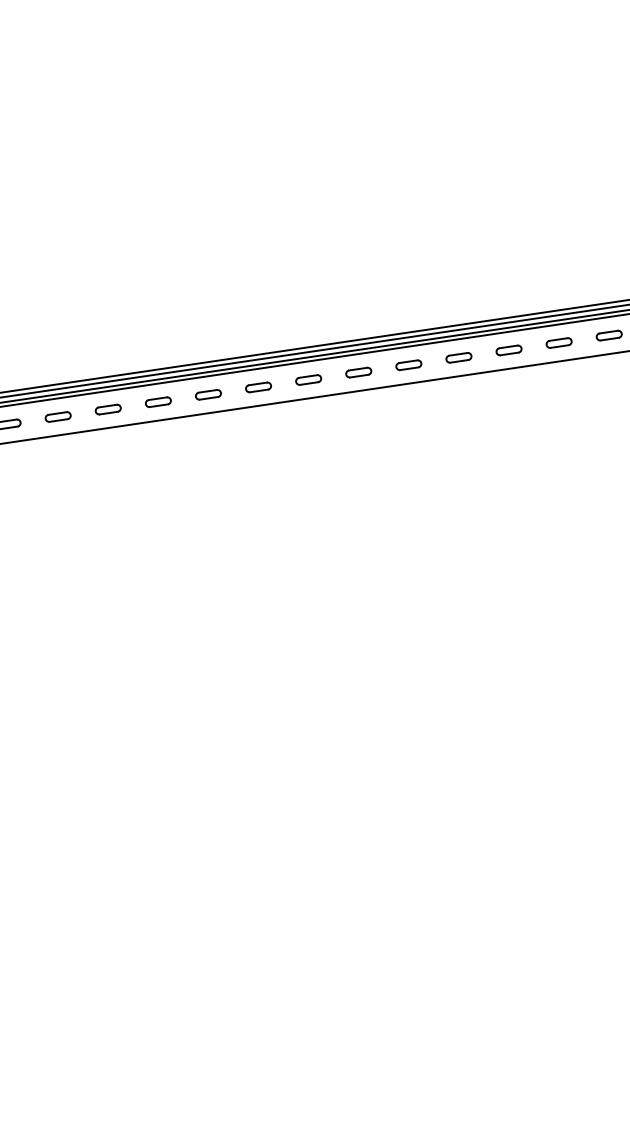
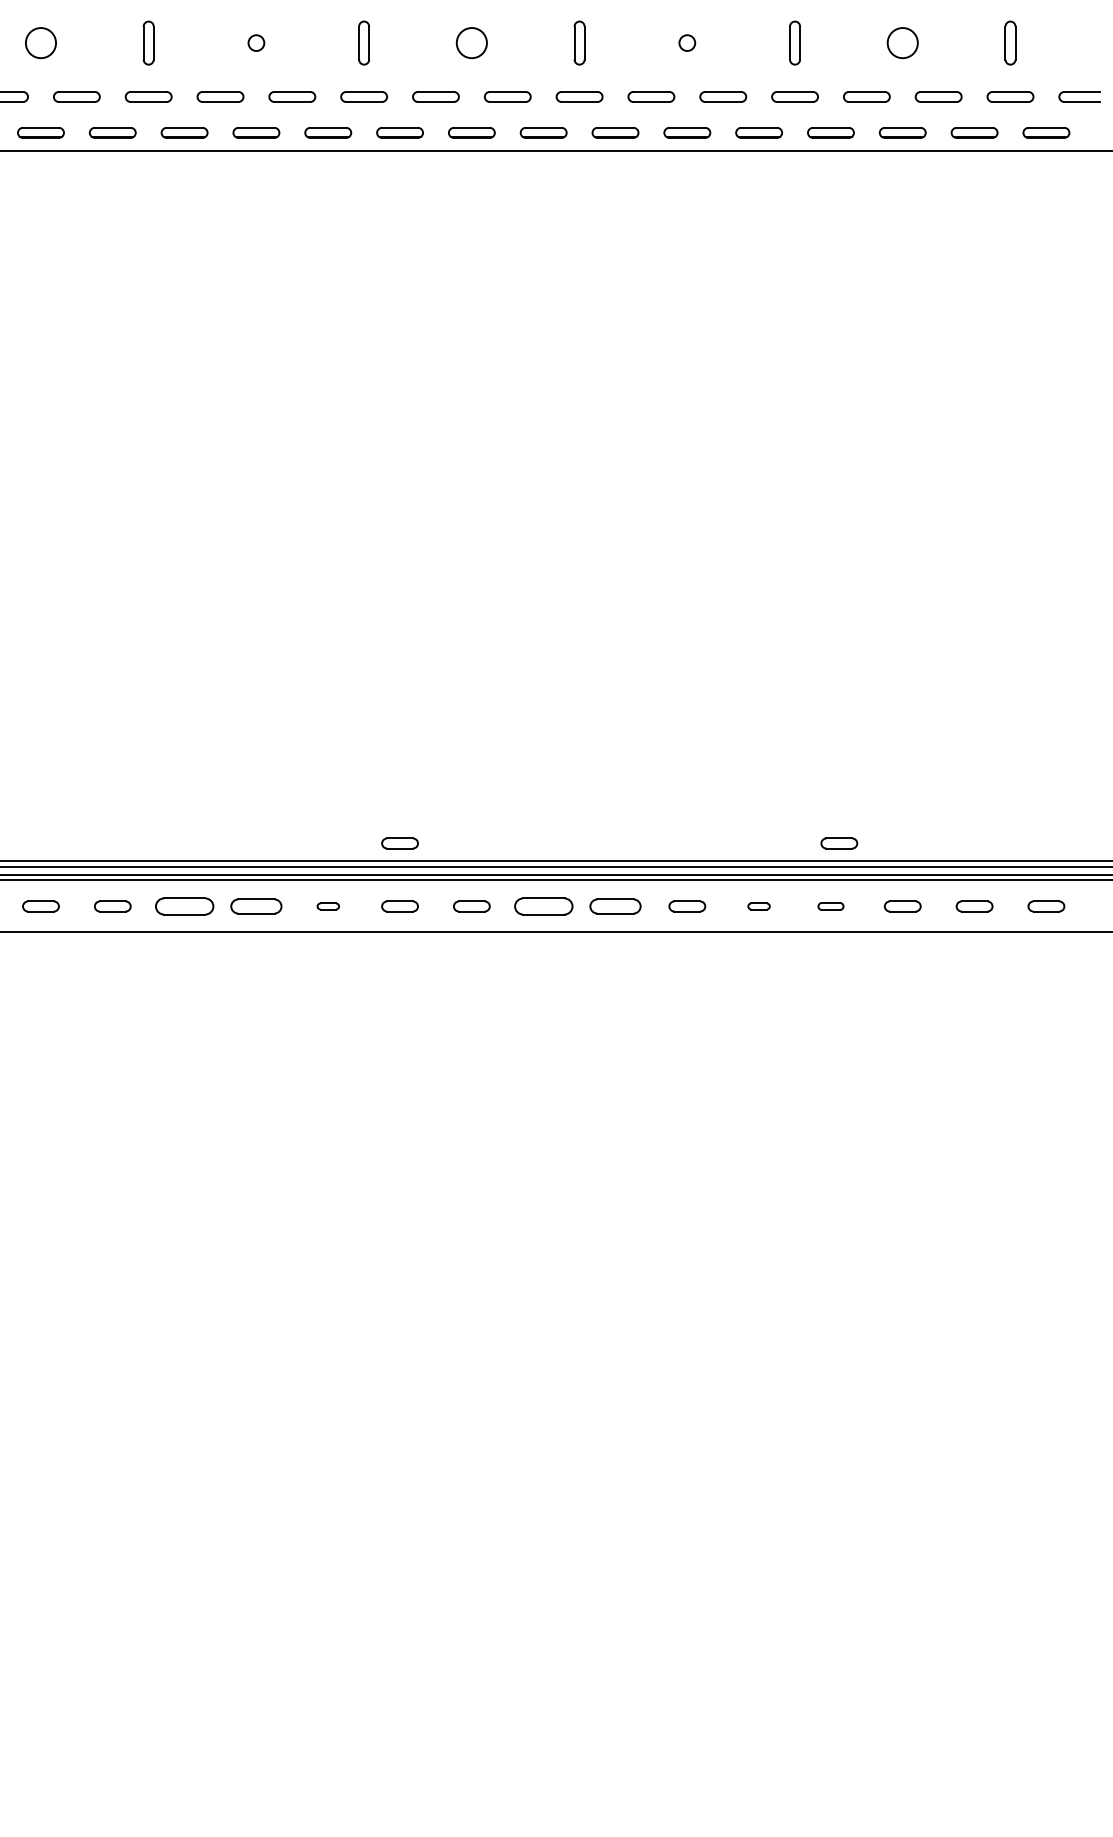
part: (558, 298) -> (839, 843), added
part: (251, 343) -> (399, 843), added
part: (558, 343) -> (830, 906), size x0.7
part: (508, 350) -> (758, 906), size x0.6
part: (408, 365) -> (615, 906), size x1.4
part: (358, 372) -> (543, 906), size x1.6
part: (208, 394) -> (328, 906), size x0.6
part: (158, 402) -> (256, 906), size x1.4
part: (108, 409) -> (184, 906), size x1.6

